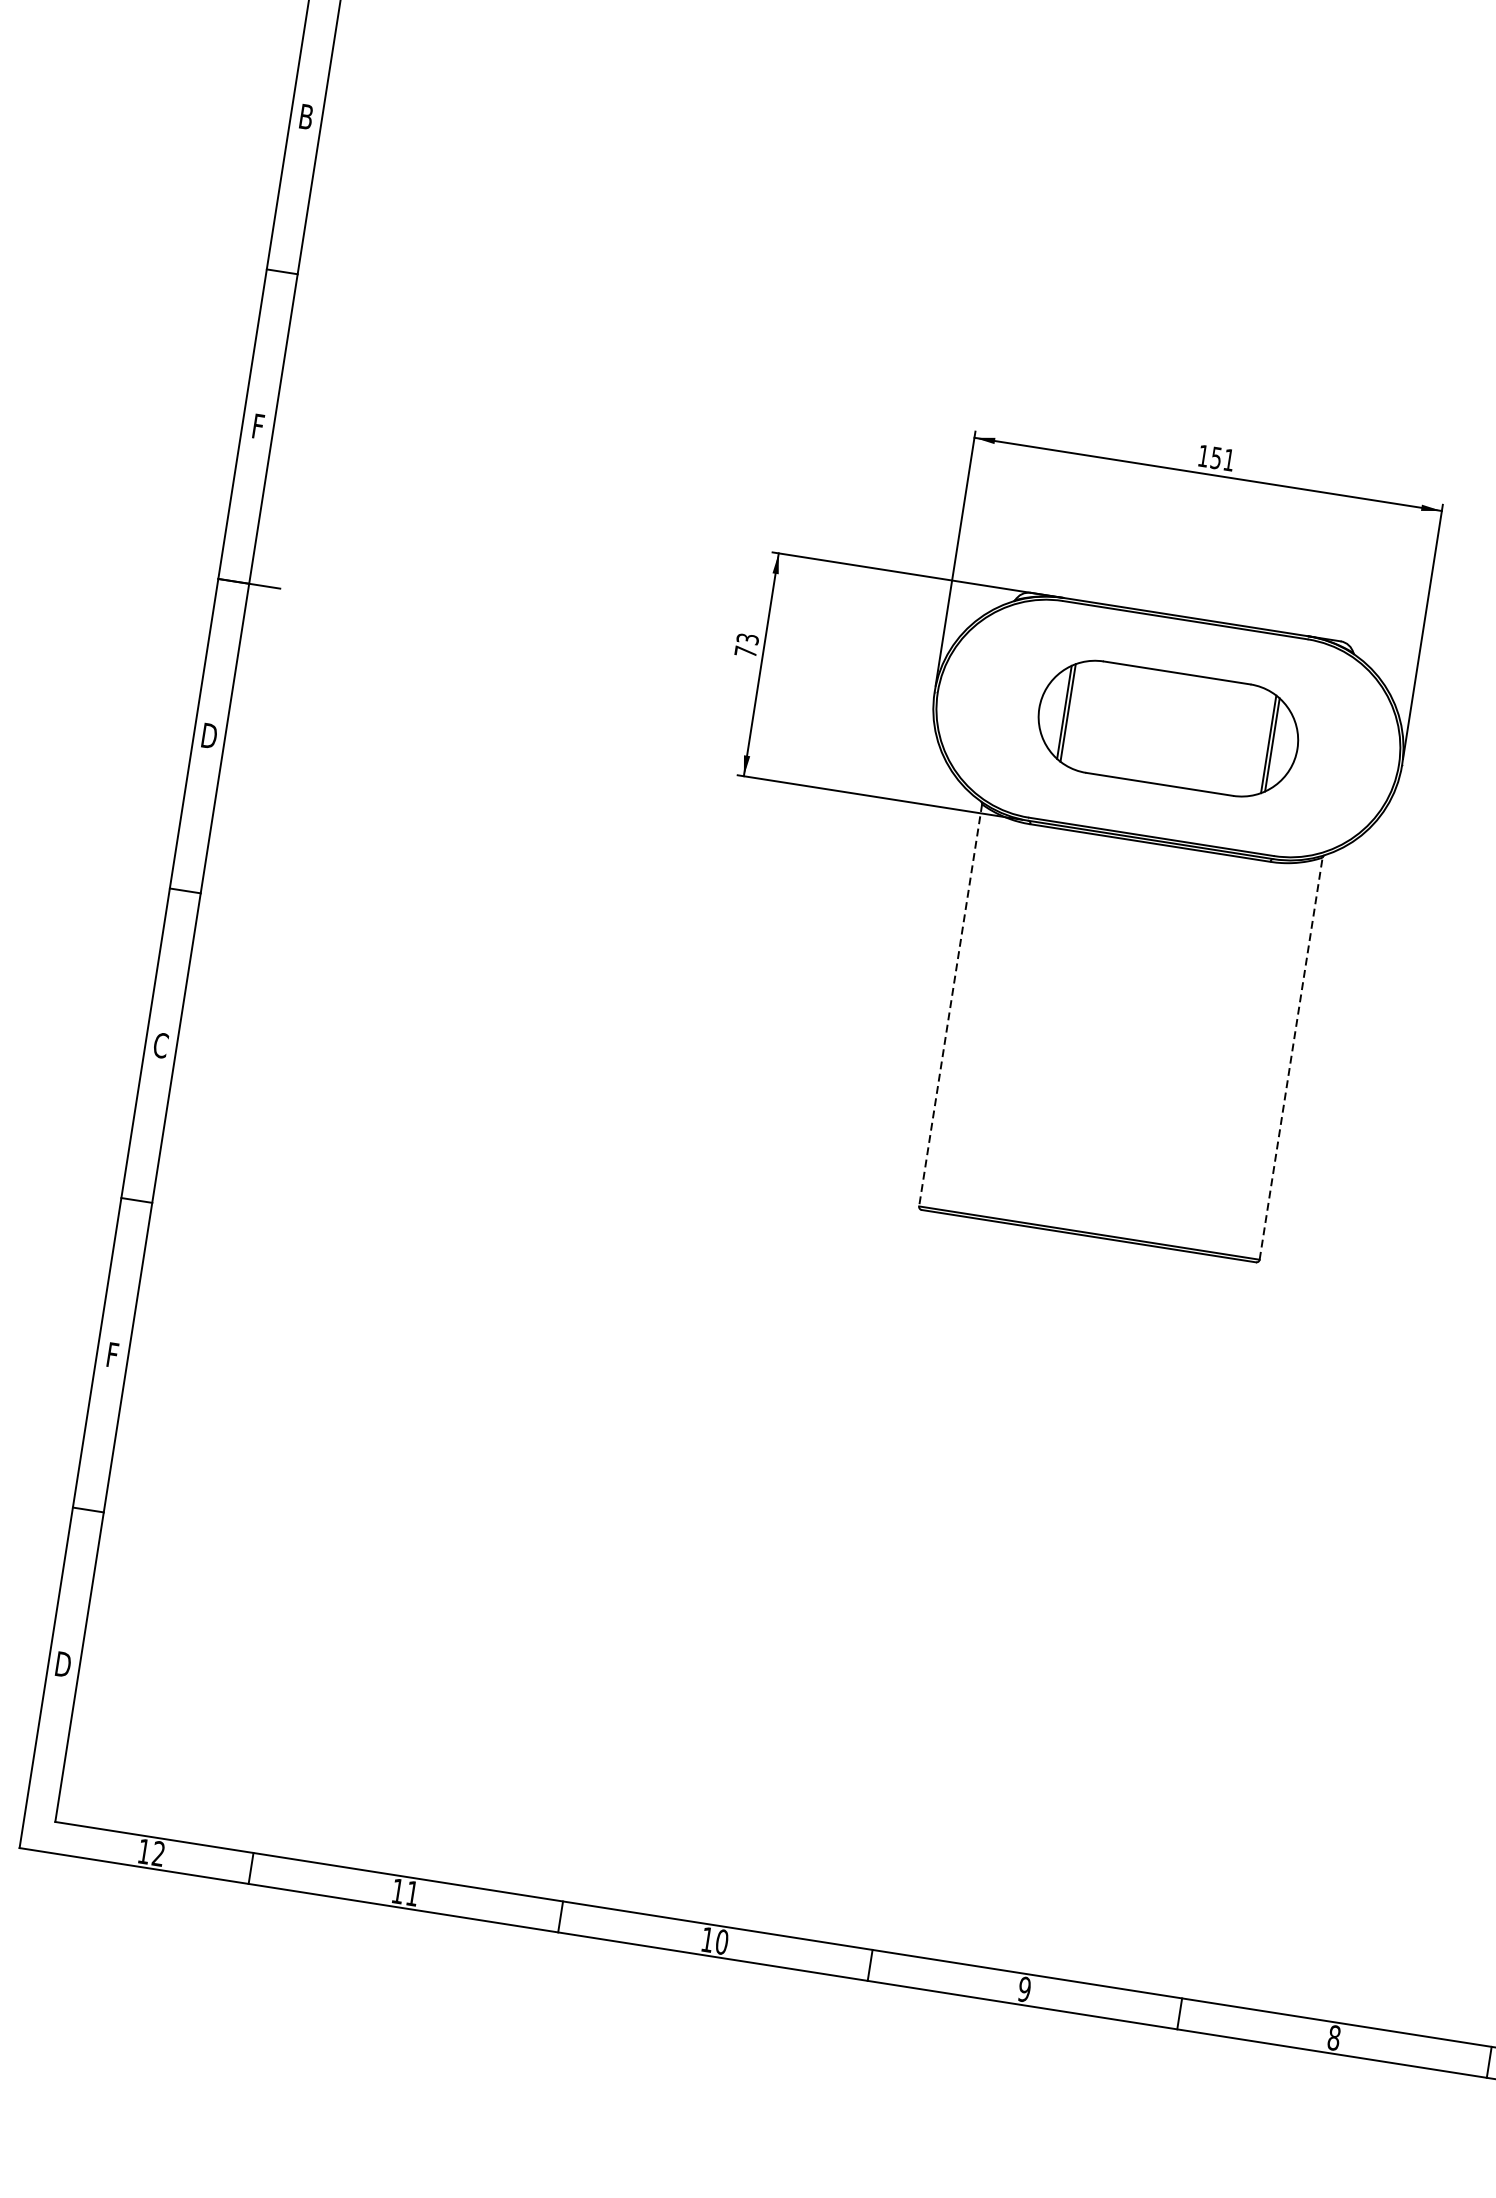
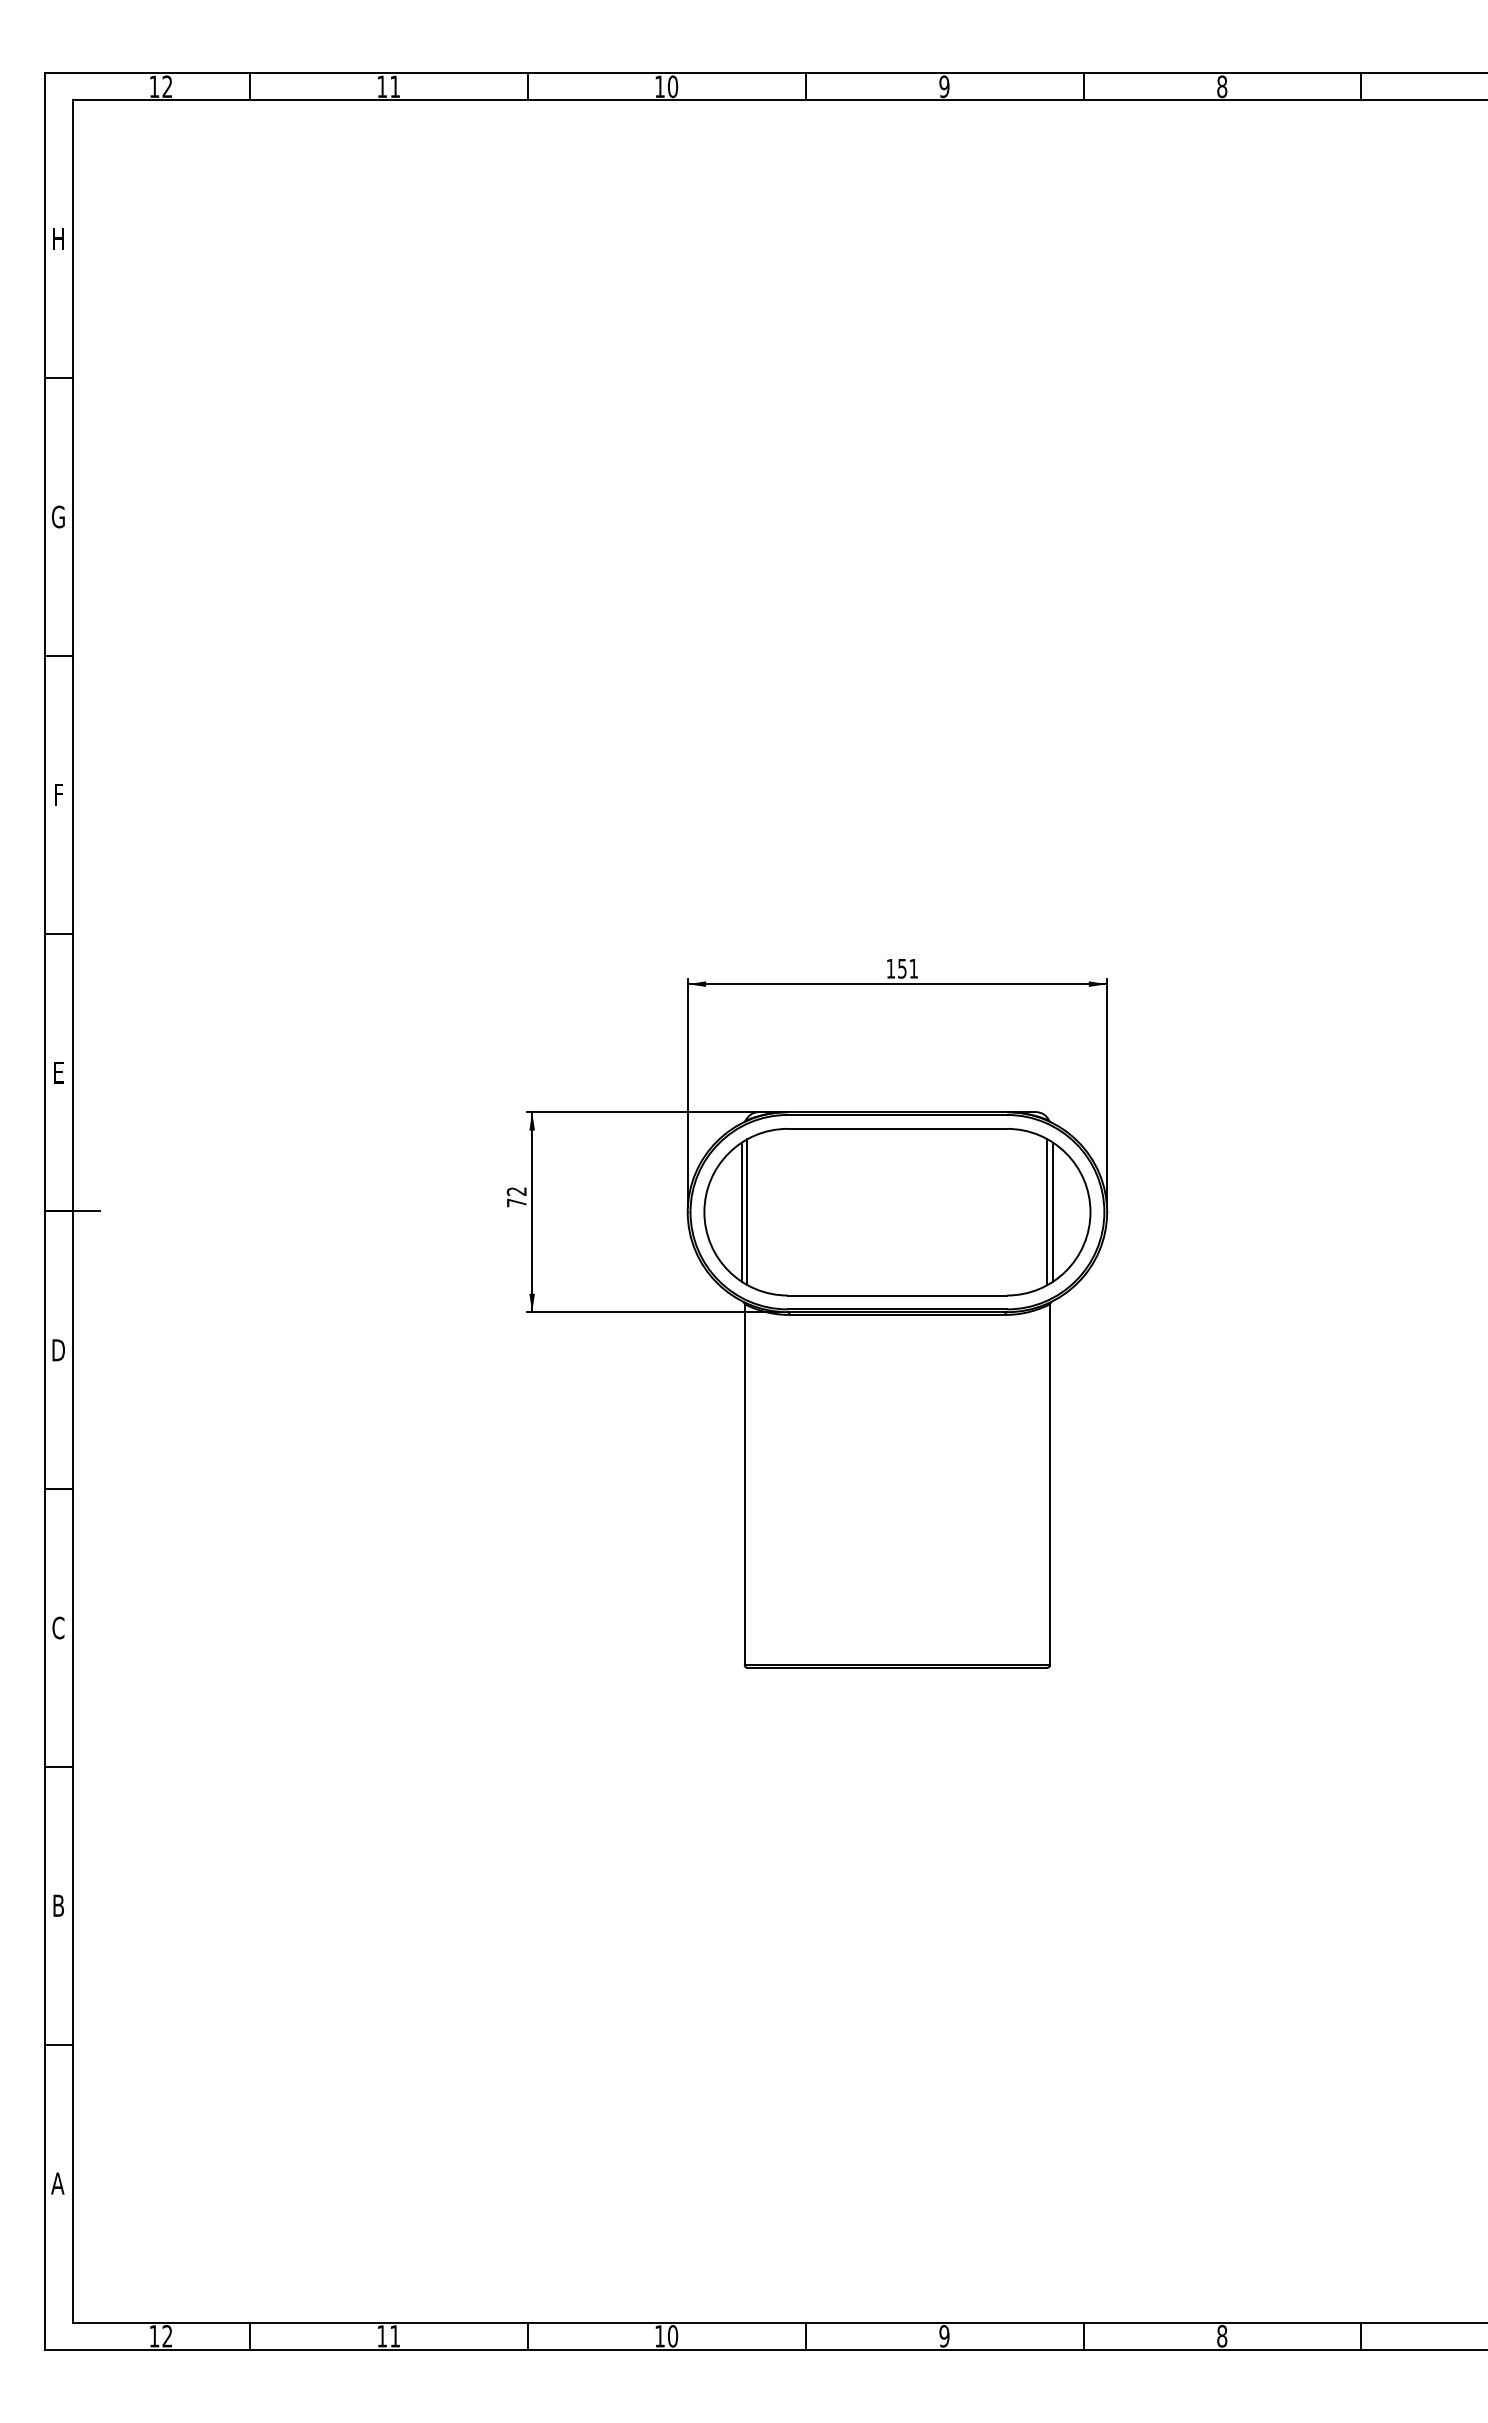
text: (306, 116) -> (58, 794), B -> F
text: (257, 426) -> (58, 1072), F -> E
text: (747, 638) -> (516, 1191), 73 -> 72
part: (1168, 728) -> (897, 1212), size x1.67
line: (950, 1005) -> (744, 1484), dashed -> solid
line: (1291, 1058) -> (1050, 1484), dashed -> solid
text: (112, 1354) -> (58, 1905), F -> B
text: (62, 1664) -> (57, 2183), D -> A

